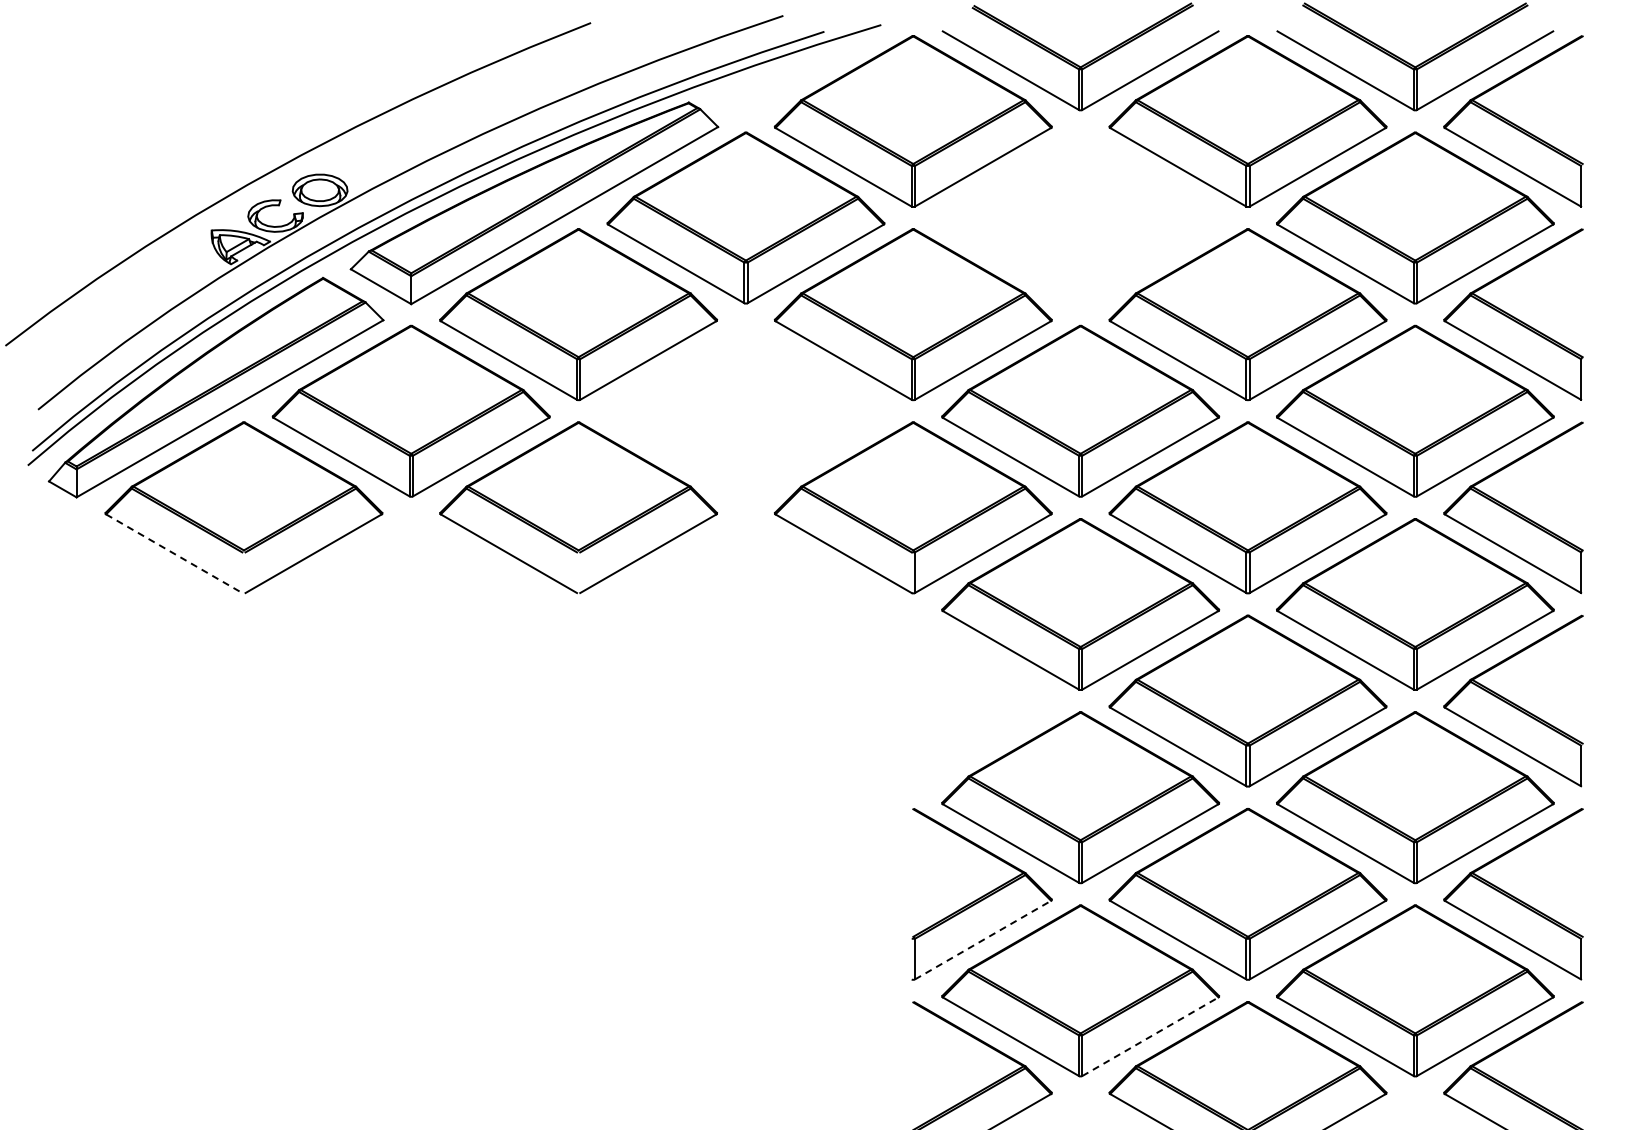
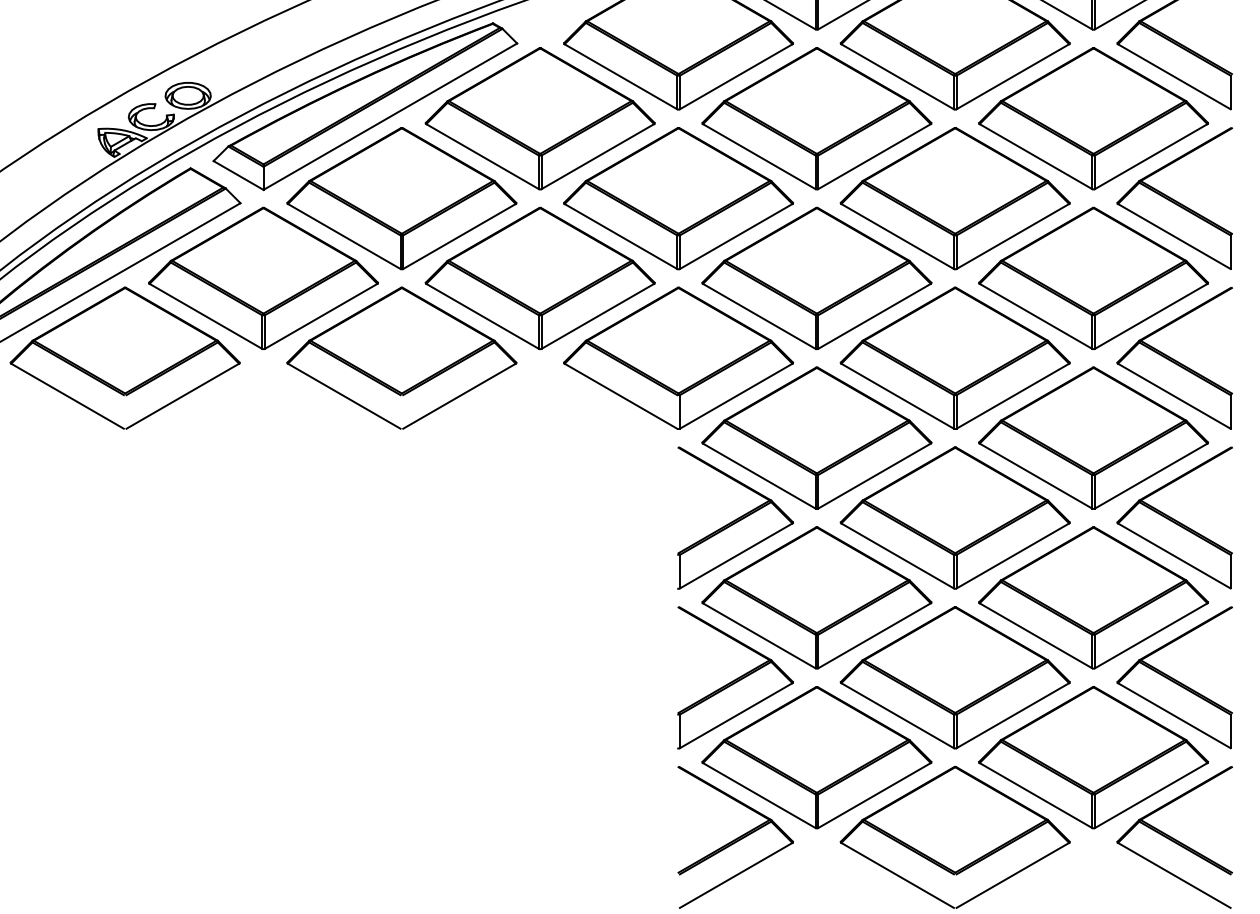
part: (1080, 217) -> (816, 118), added
part: (745, 410) -> (539, 277), added
line: (174, 553) -> (67, 396), dashed -> solid
part: (981, 700) -> (734, 517), added
line: (983, 940) -> (736, 715), dashed -> solid
line: (1150, 1036) -> (874, 795), dashed -> solid

